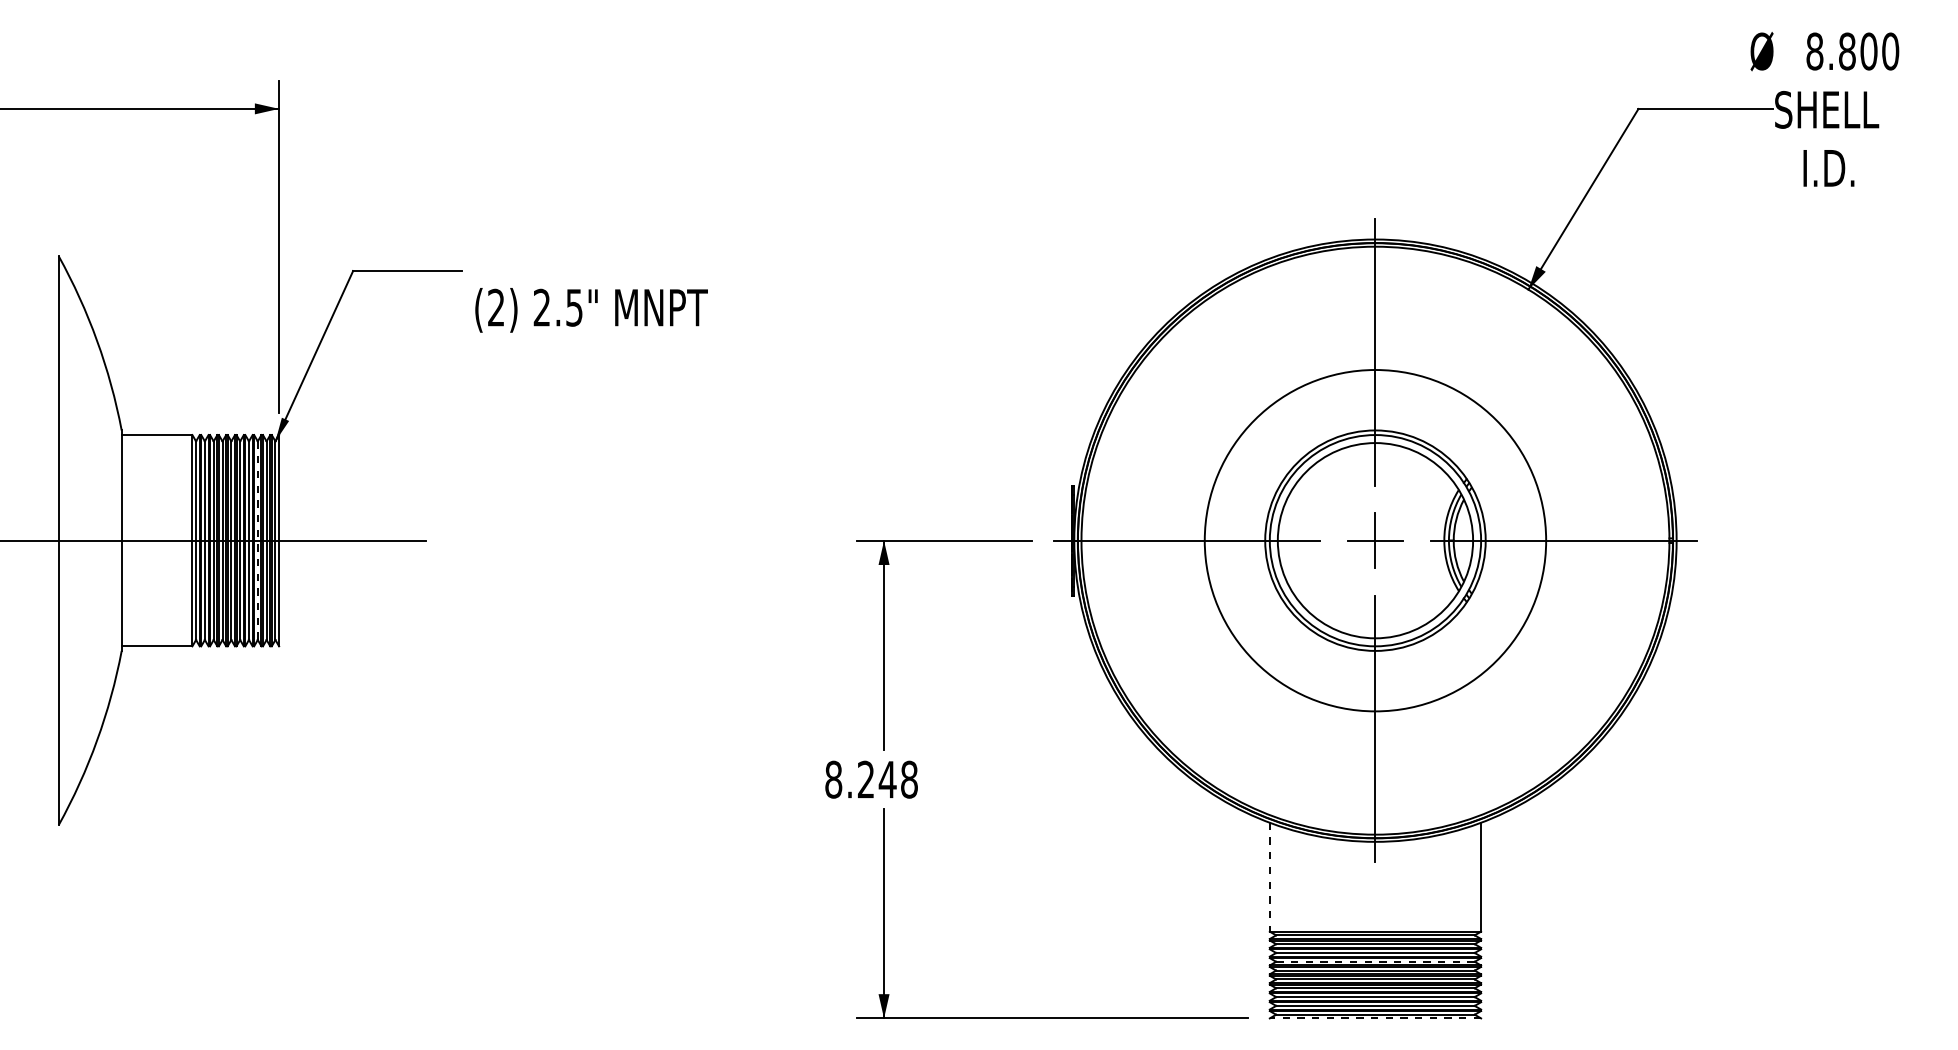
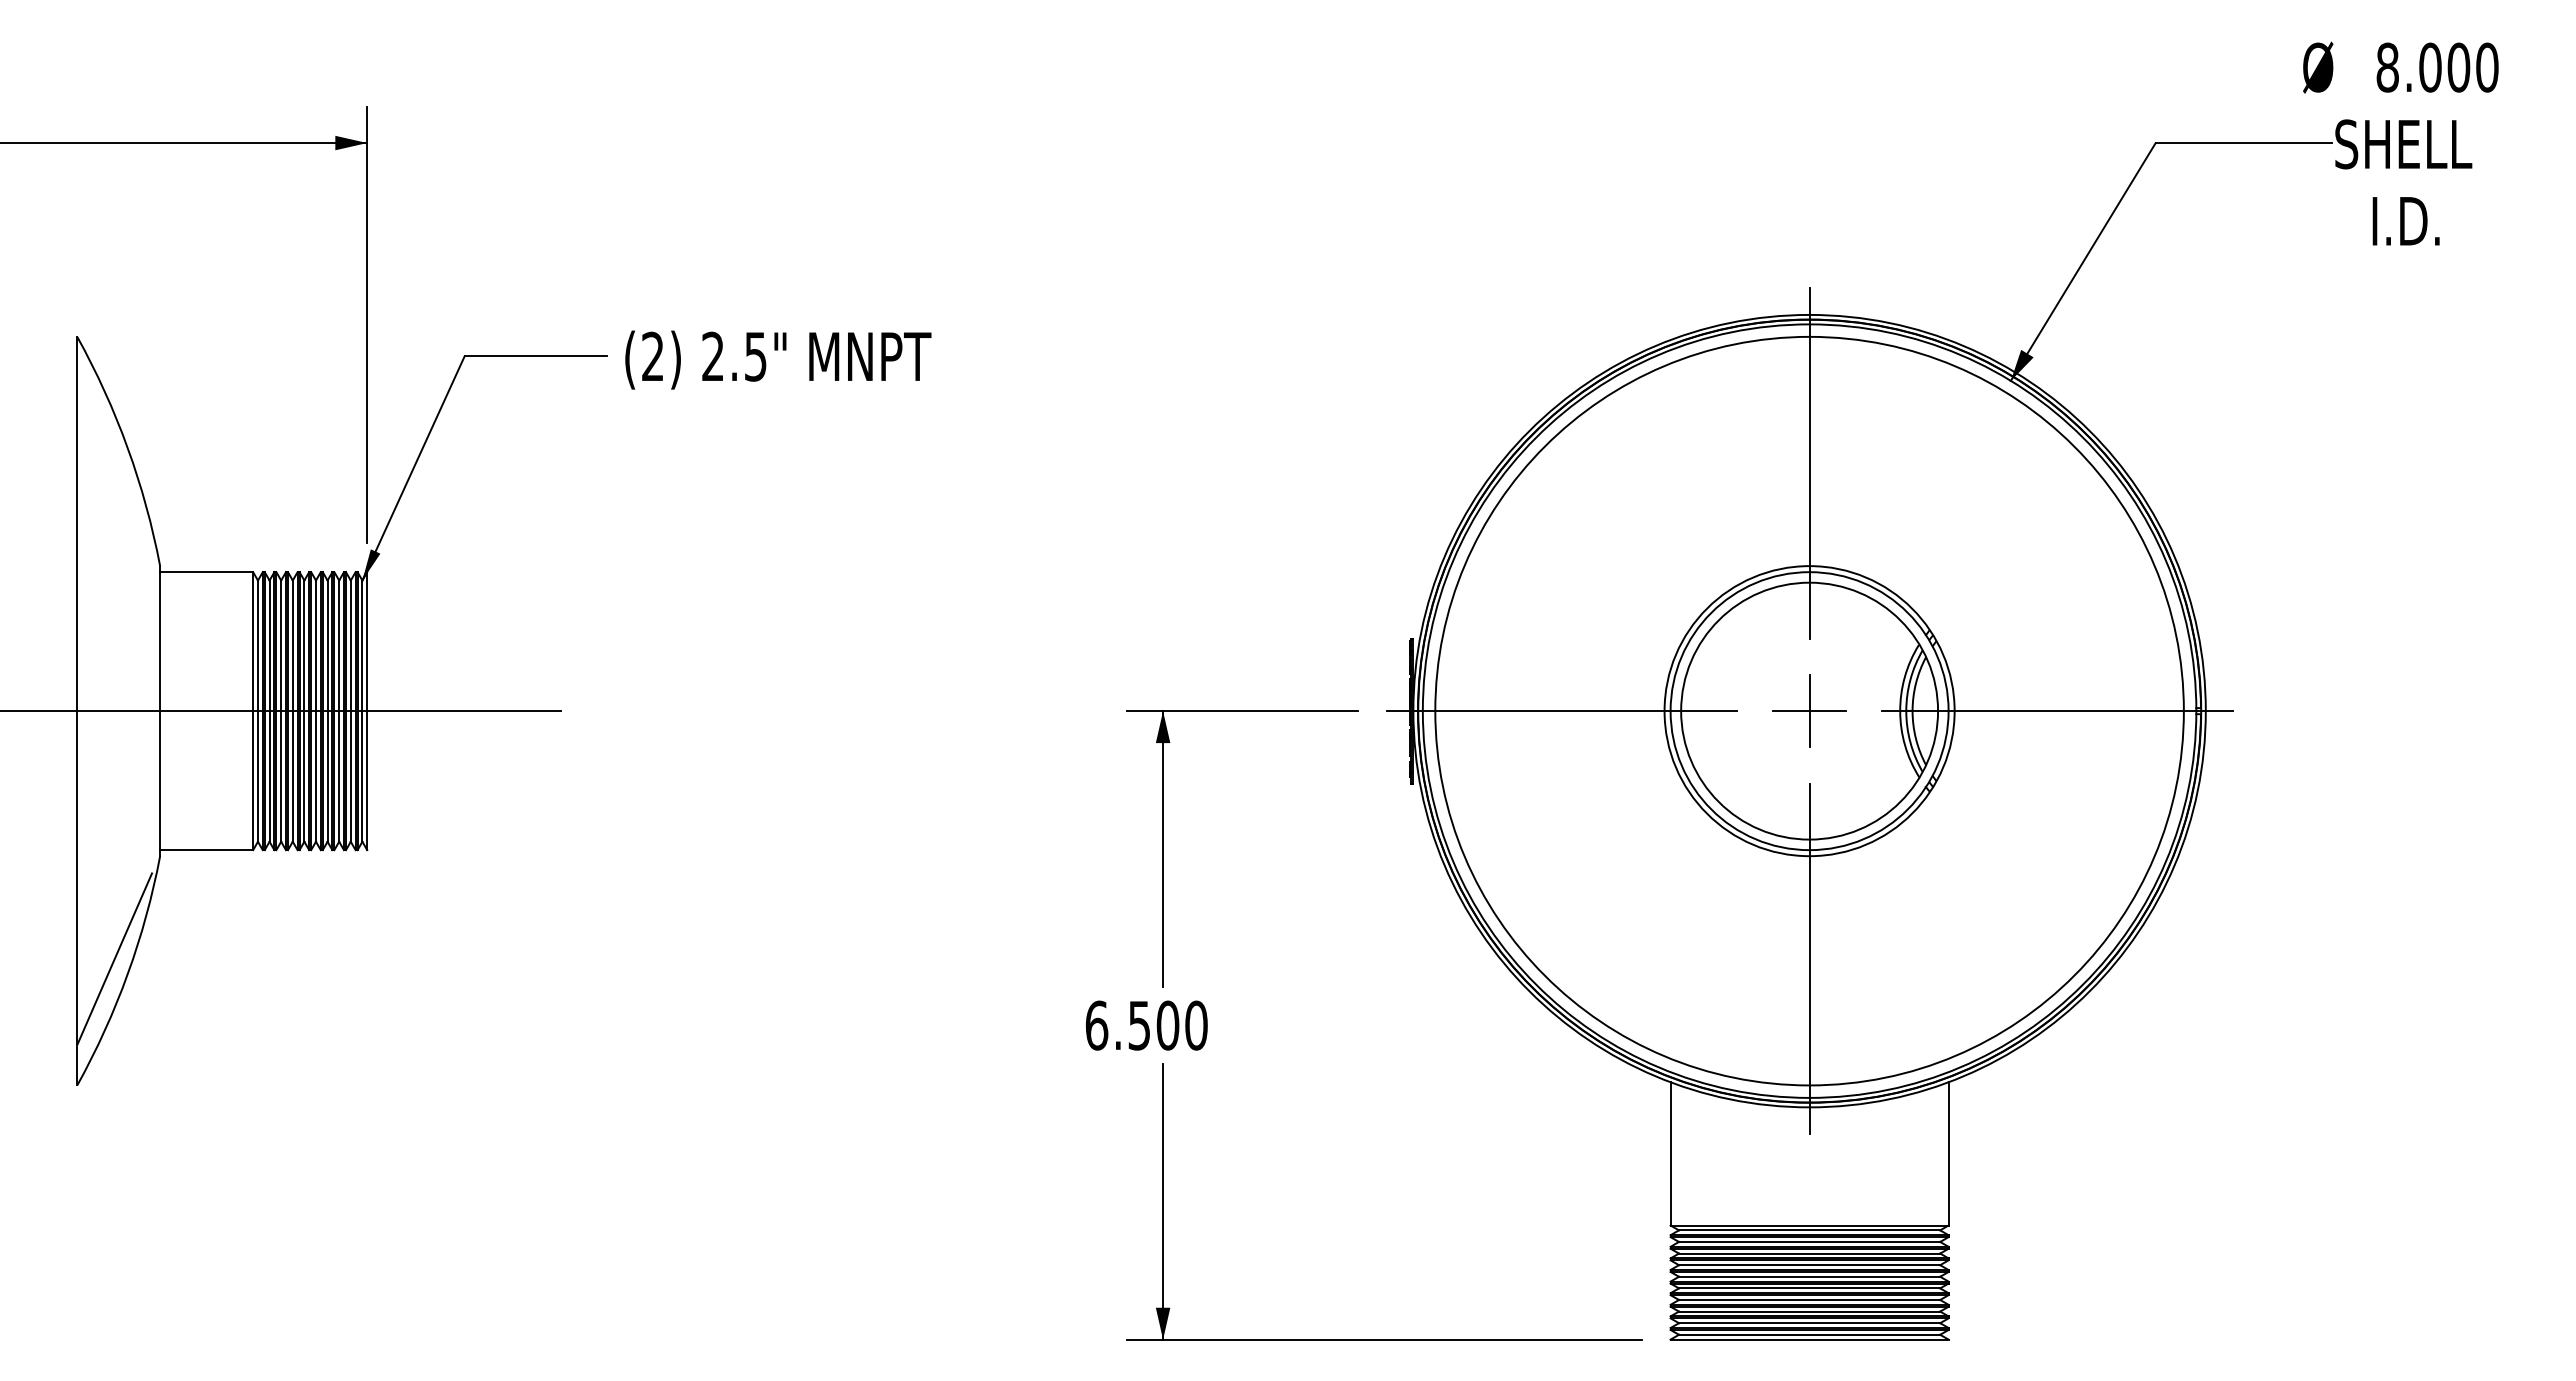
text: (1847, 51) -> (2430, 67), 8.800 -> 8.000
text: (591, 309) -> (778, 359), moved
line: (258, 540) -> (339, 711), dashed -> solid
circle: (1375, 540) -> (1809, 710), size x1.67
line: (87, 728) -> (114, 958), added
text: (871, 779) -> (1146, 1025), 8.248 -> 6.500
line: (1269, 876) -> (1670, 1153), dashed -> solid
line: (1375, 962) -> (1809, 1265), dashed -> solid
line: (1375, 1018) -> (1809, 1339), dashed -> solid

